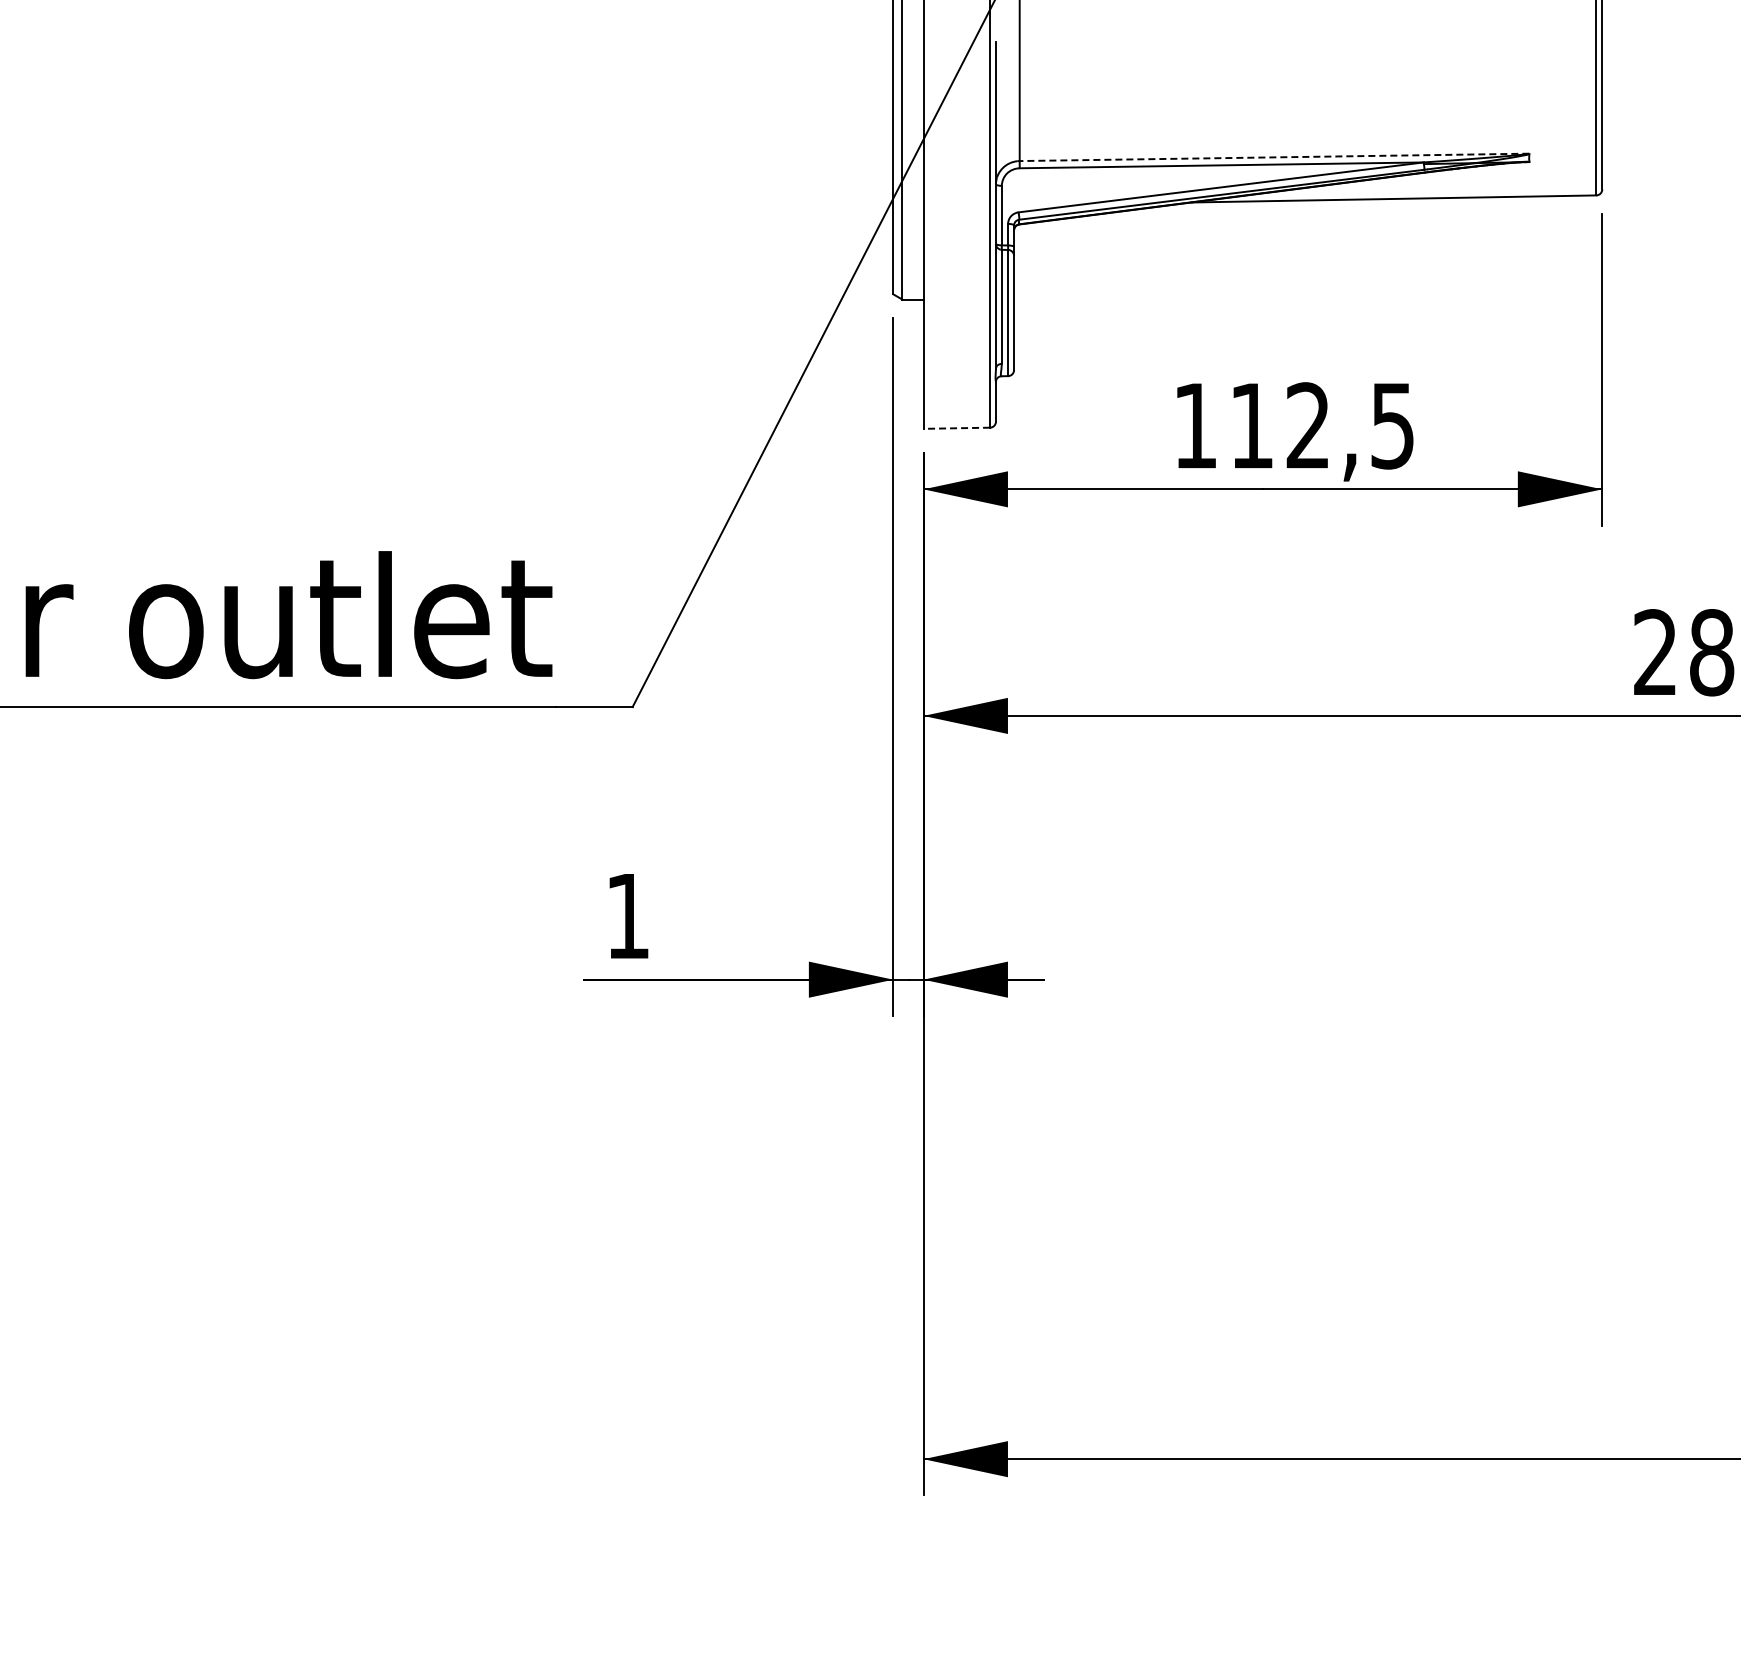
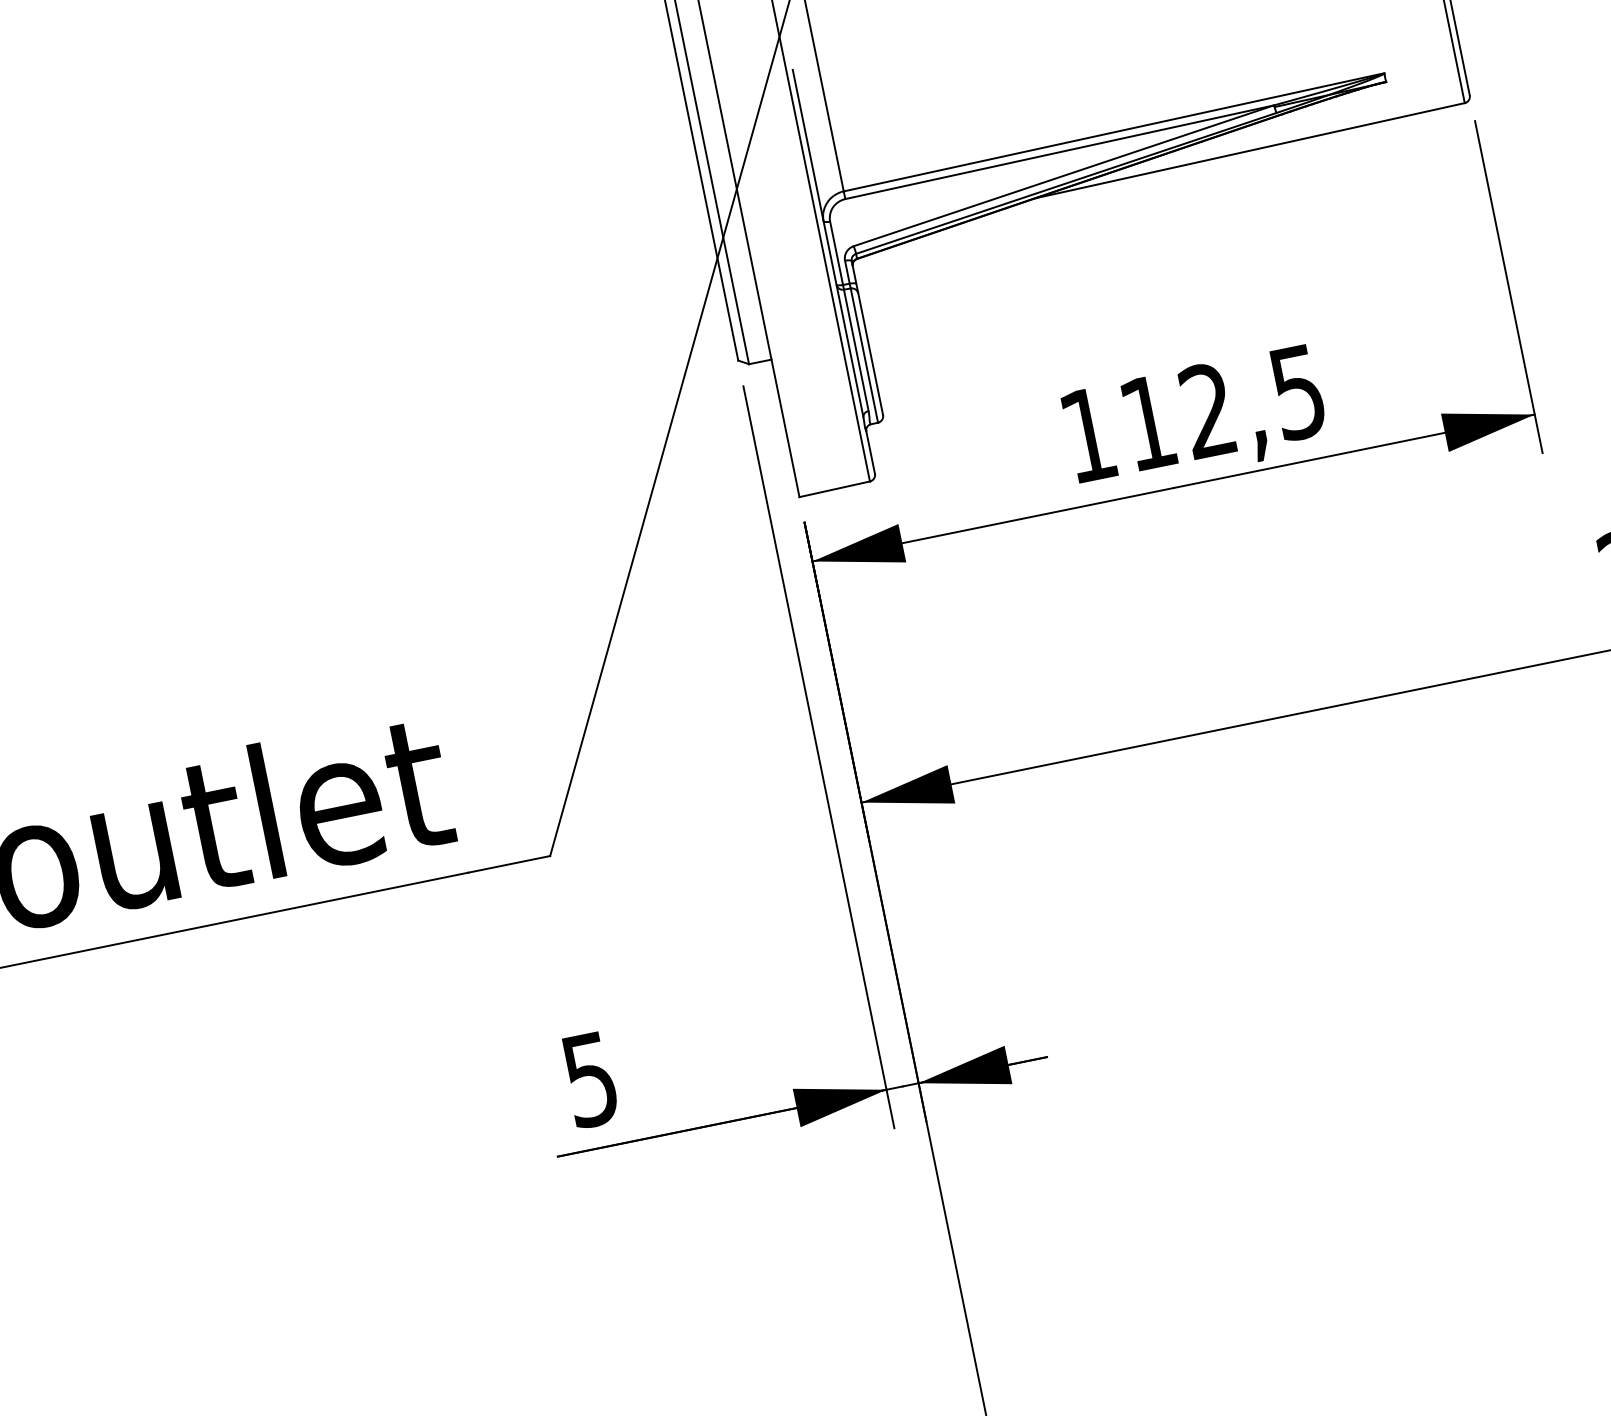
line: (1274, 157) -> (1114, 132), dashed -> solid
line: (956, 428) -> (834, 489), dashed -> solid
text: (627, 916) -> (590, 1080), 1 -> 5

